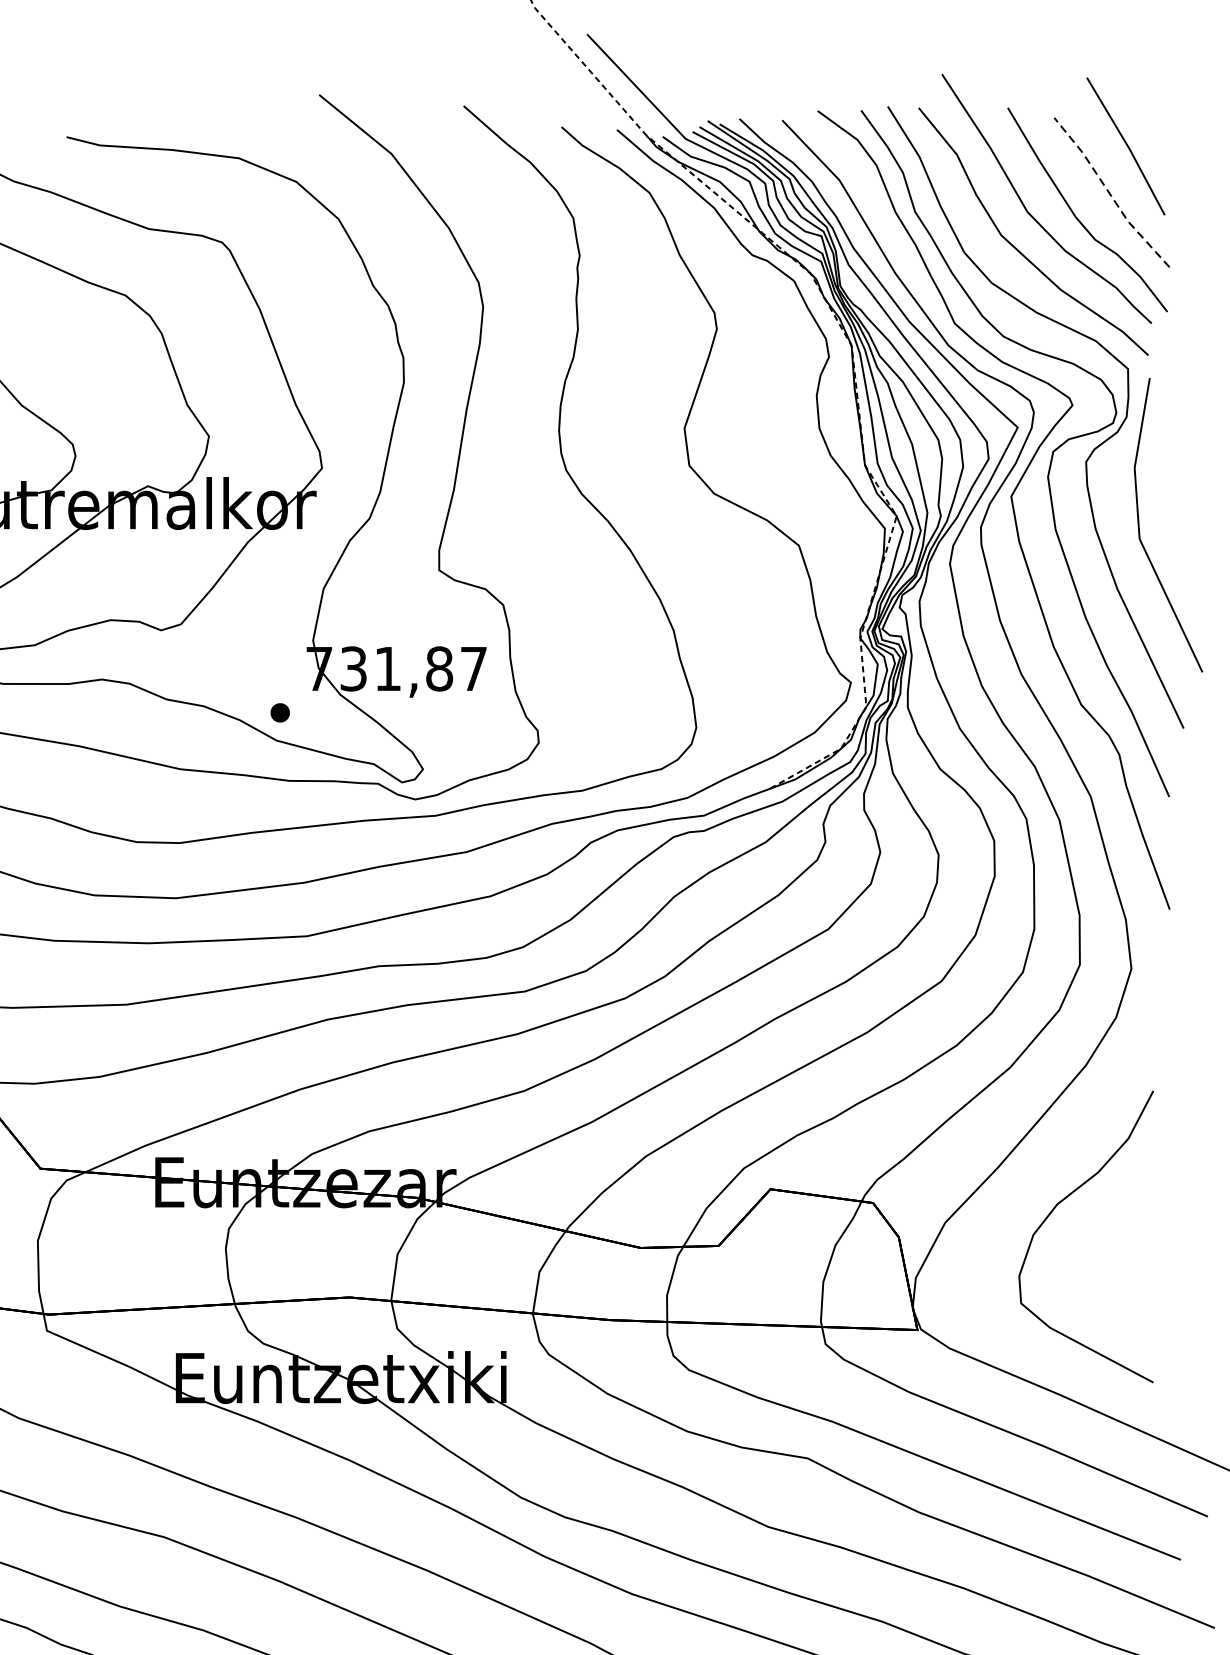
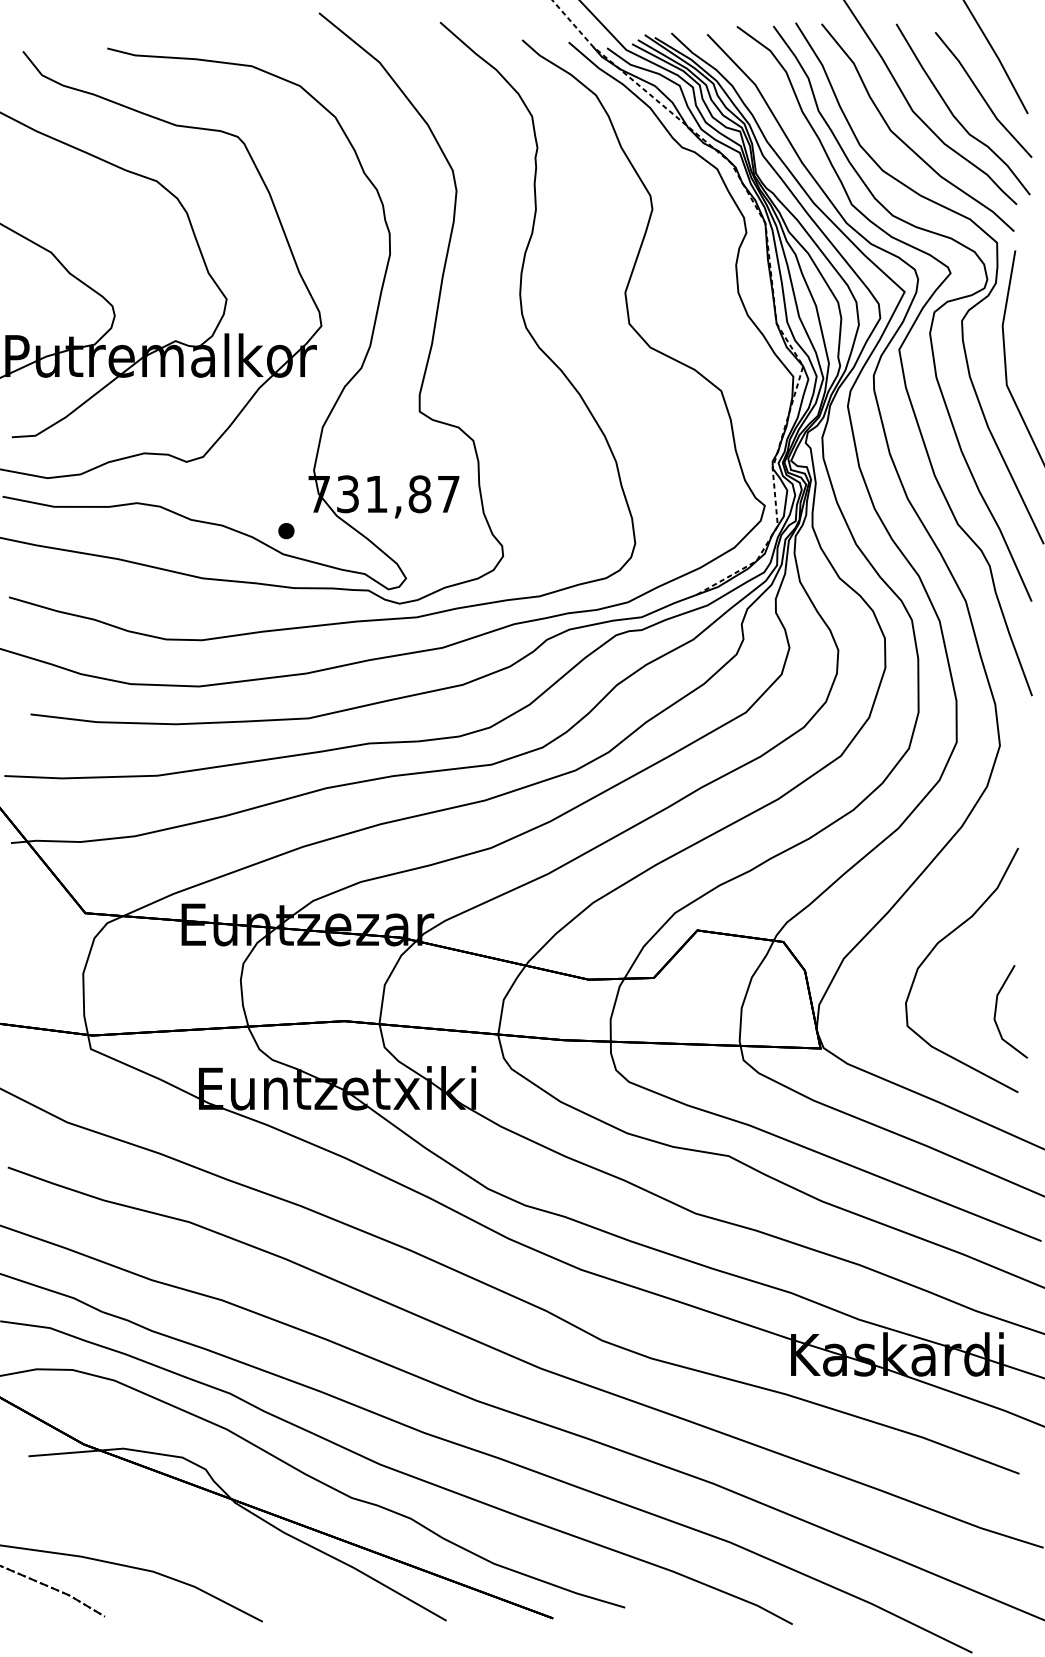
line: (1109, 194) -> (981, 96), dashed -> solid
line: (1127, 1285) -> (996, 1011), added

